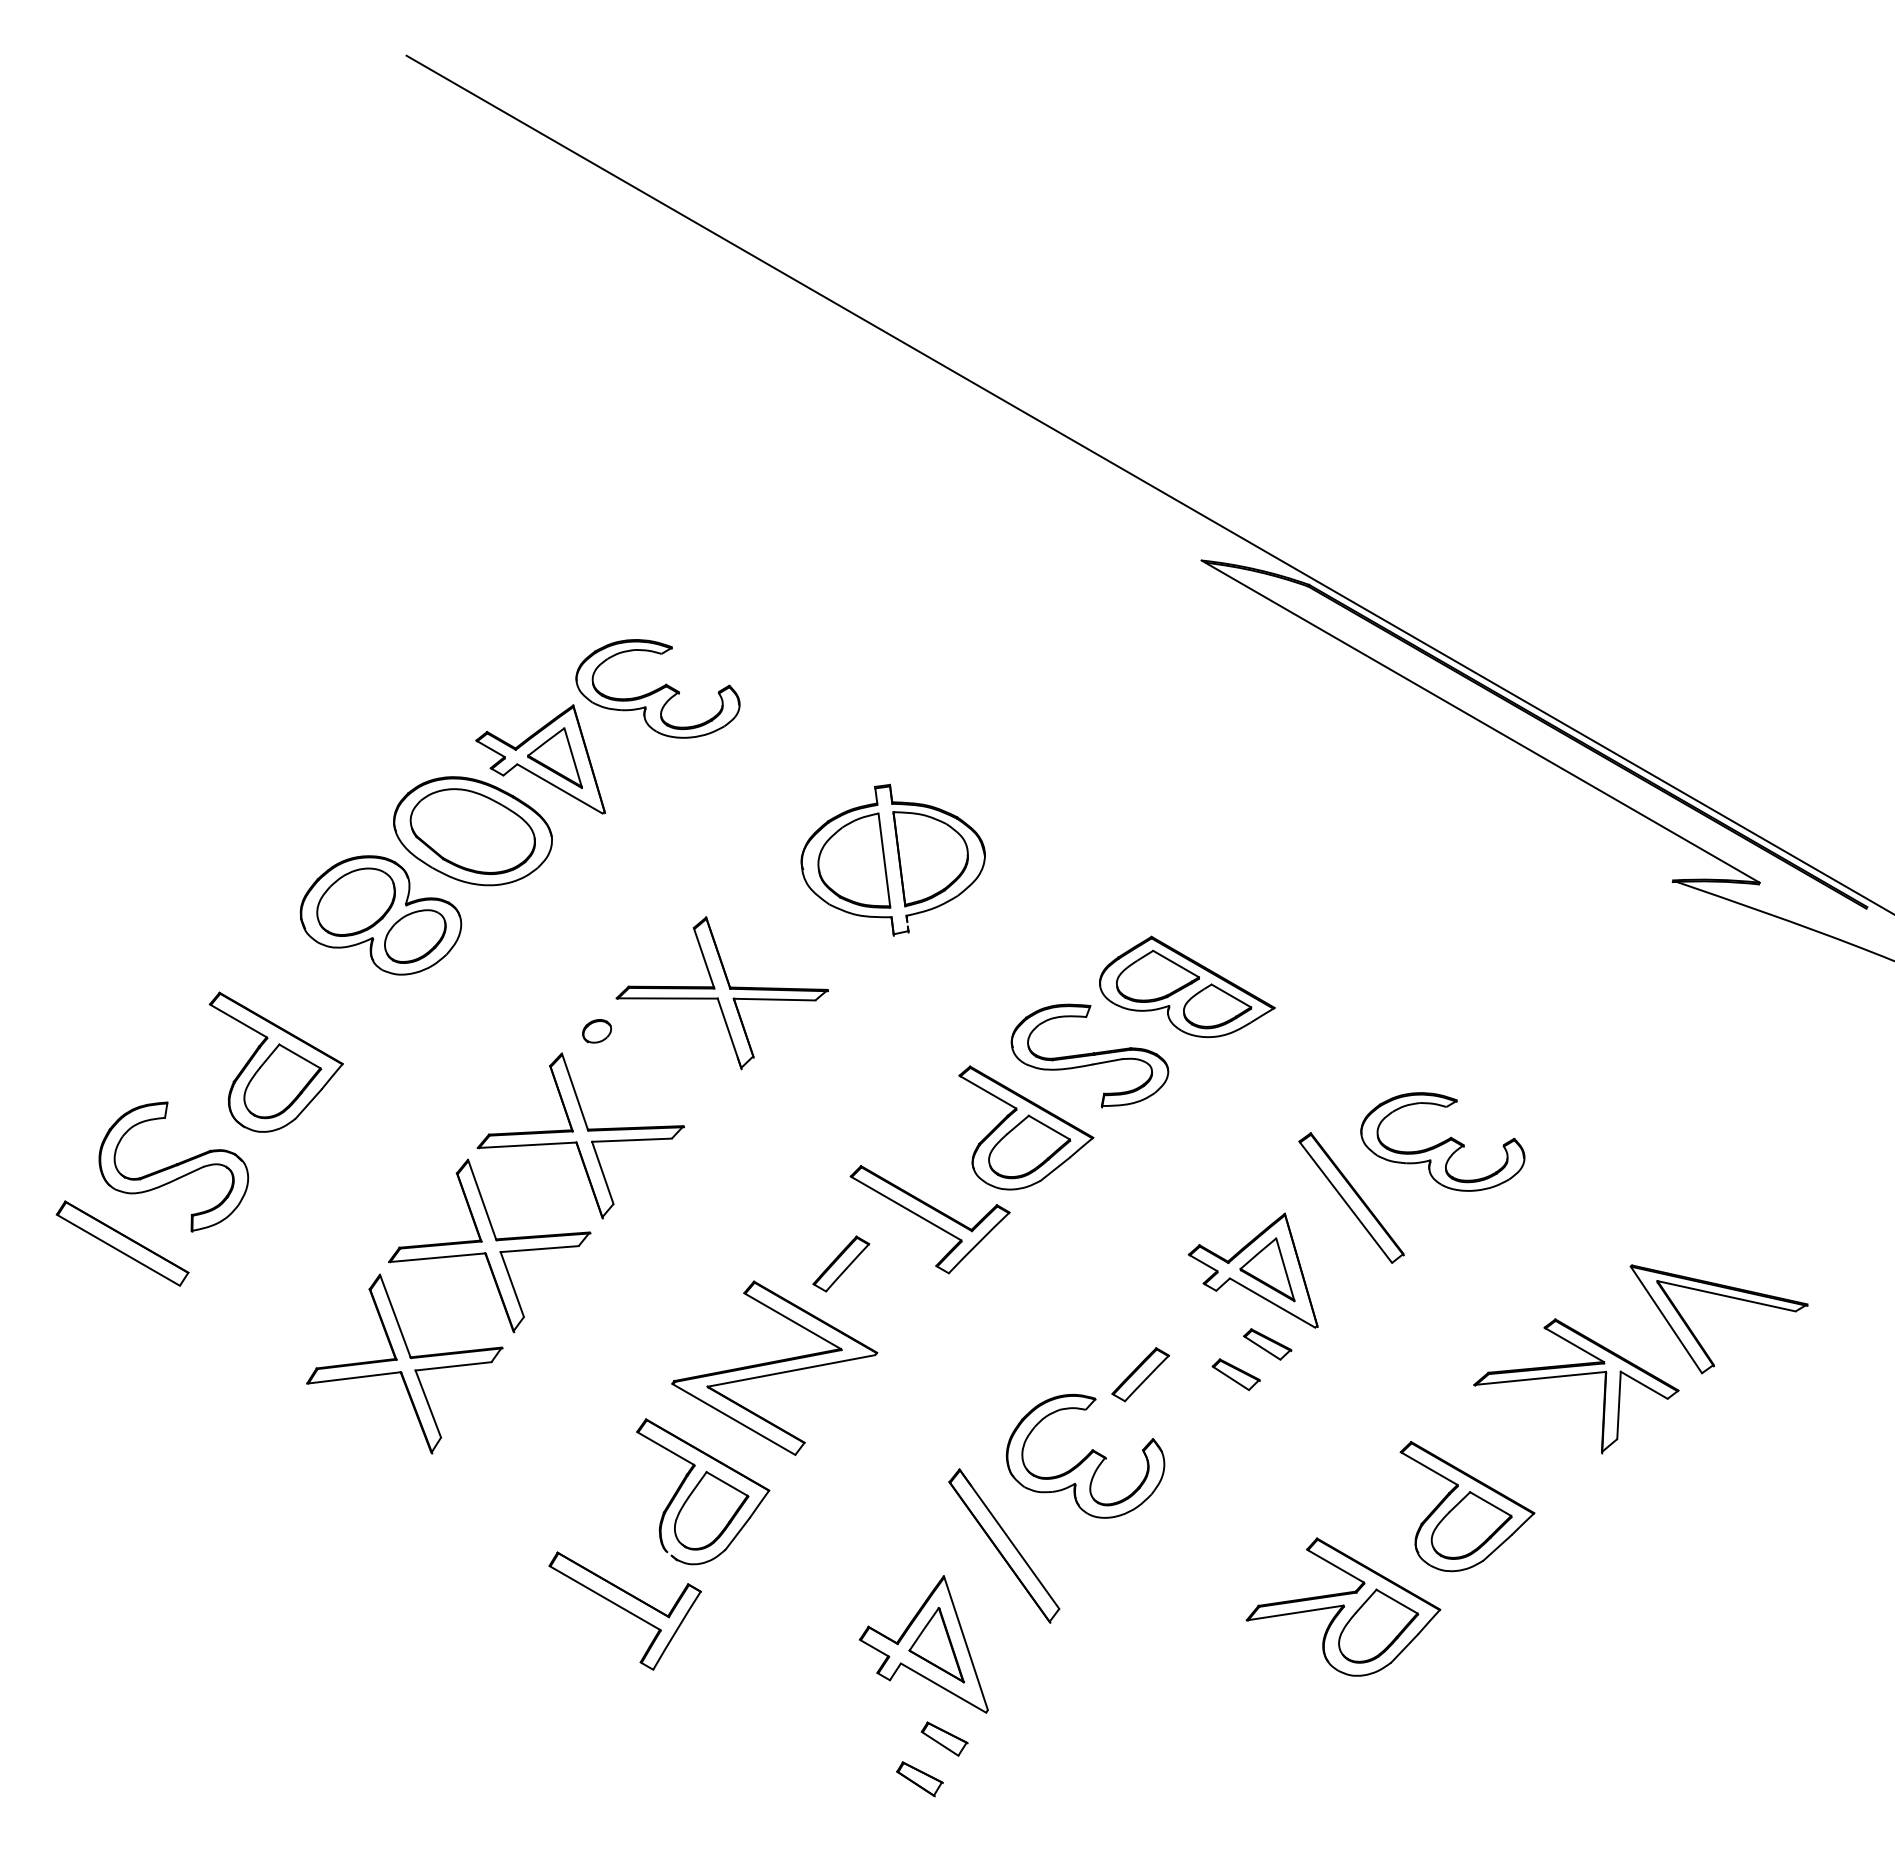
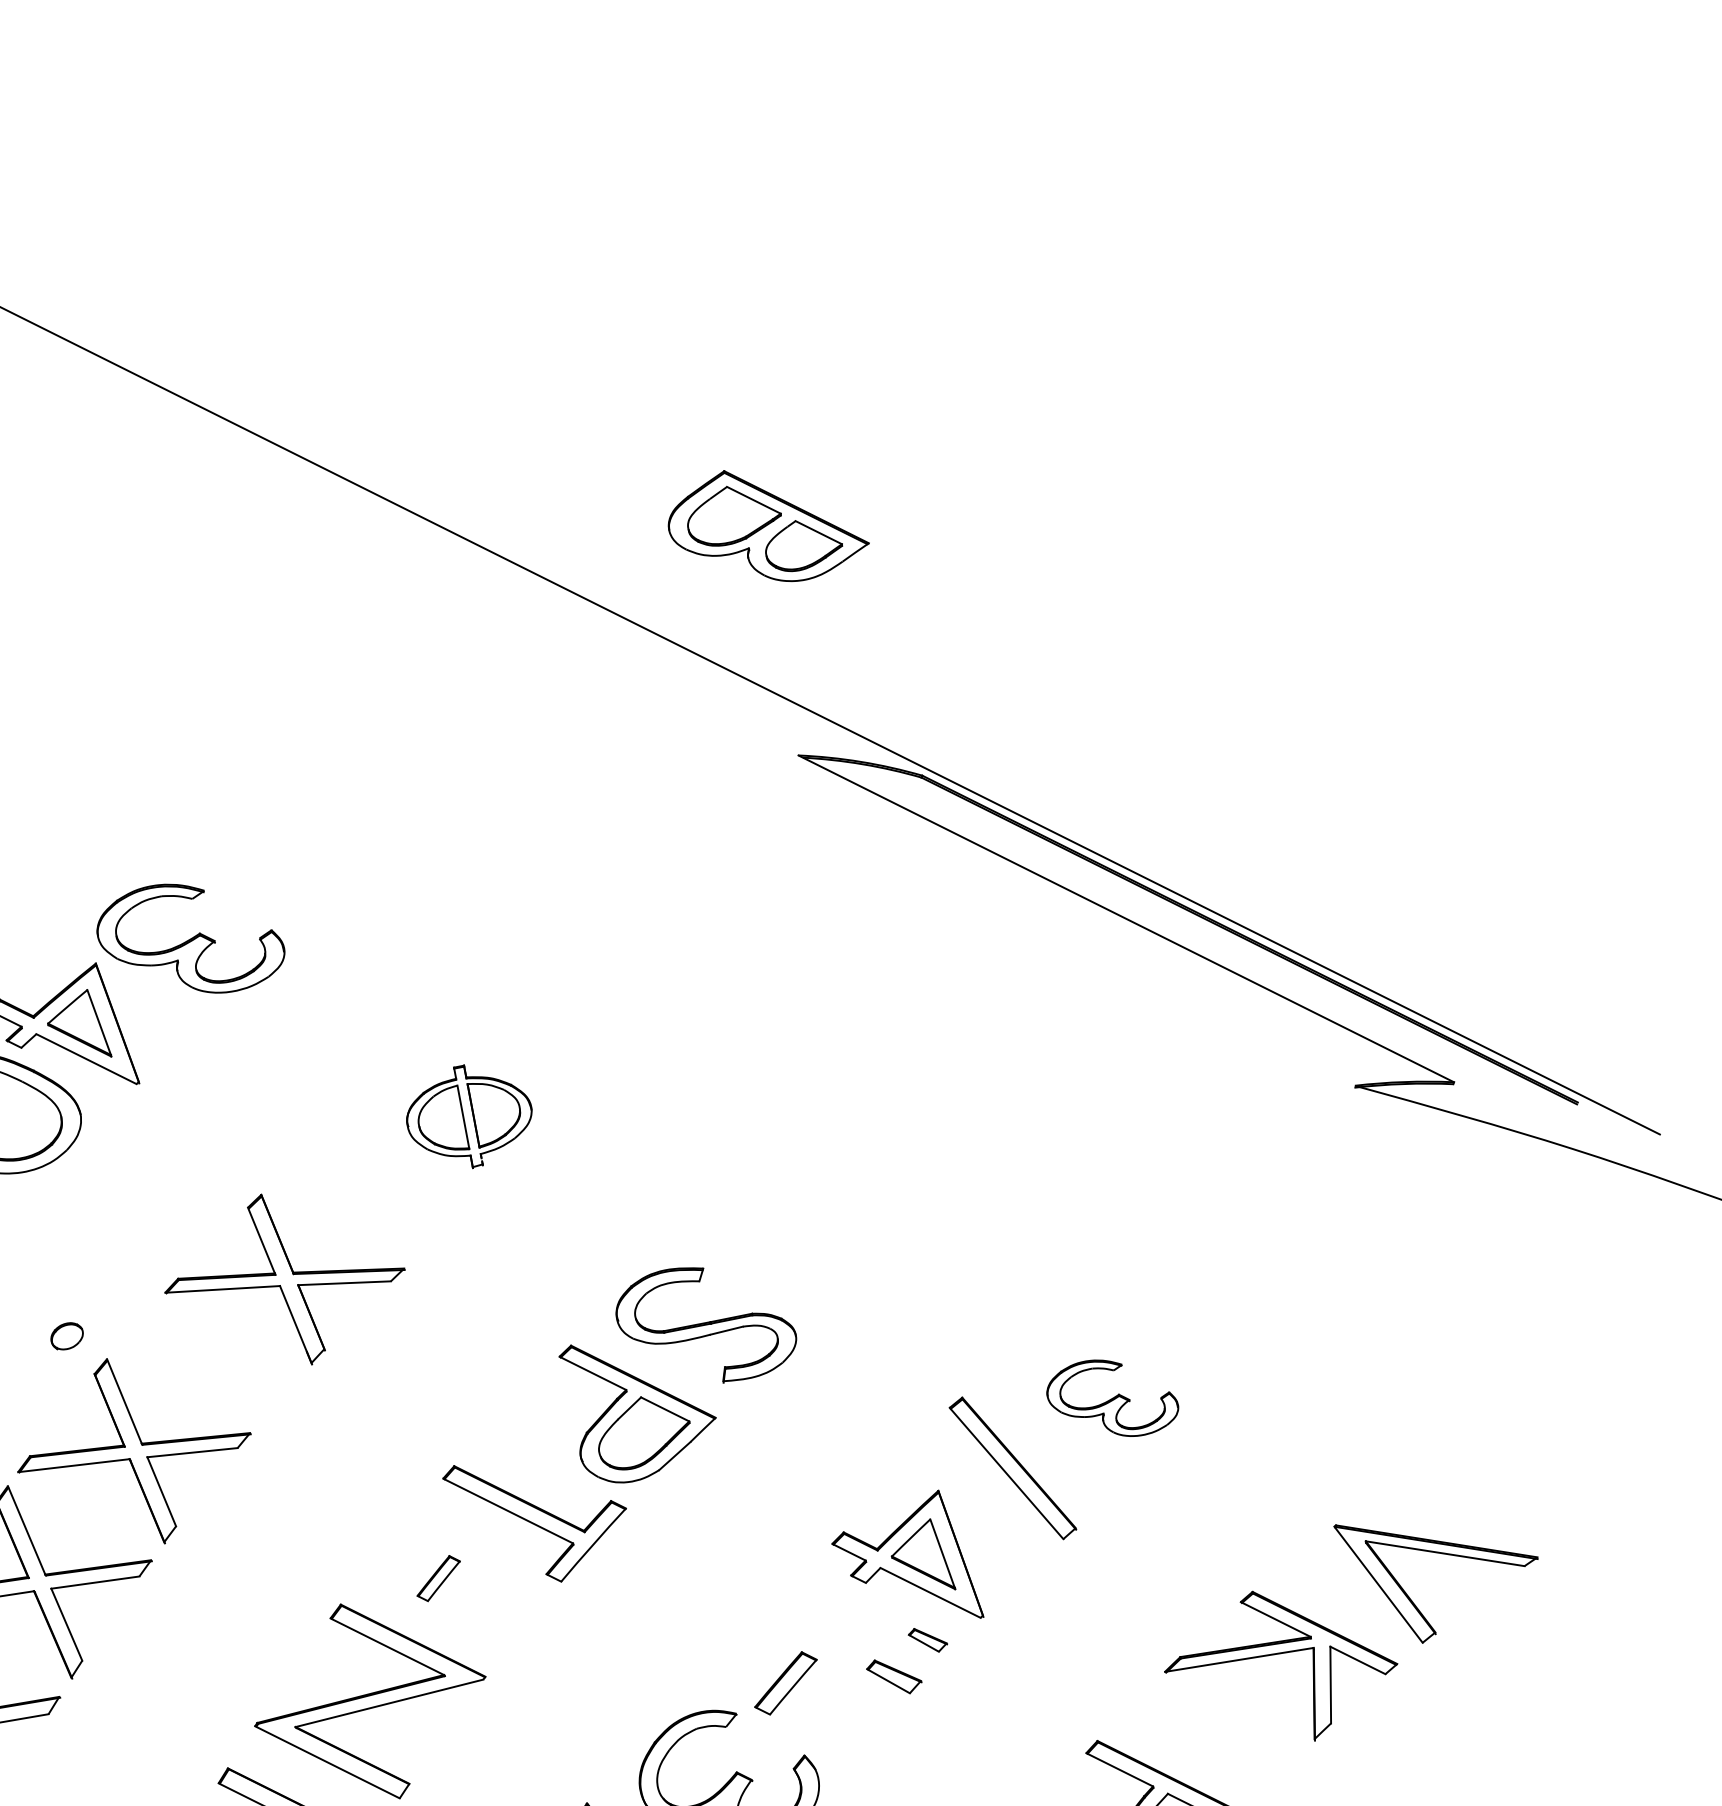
part: (892, 859) -> (468, 1116), size x0.6
part: (1187, 986) -> (768, 524), moved
part: (596, 1031) -> (66, 1336), moved
part: (1442, 1141) -> (1112, 1397), size x0.7
part: (841, 1263) -> (438, 1577), size x0.7
part: (1267, 1344) -> (927, 1640), size x0.7

